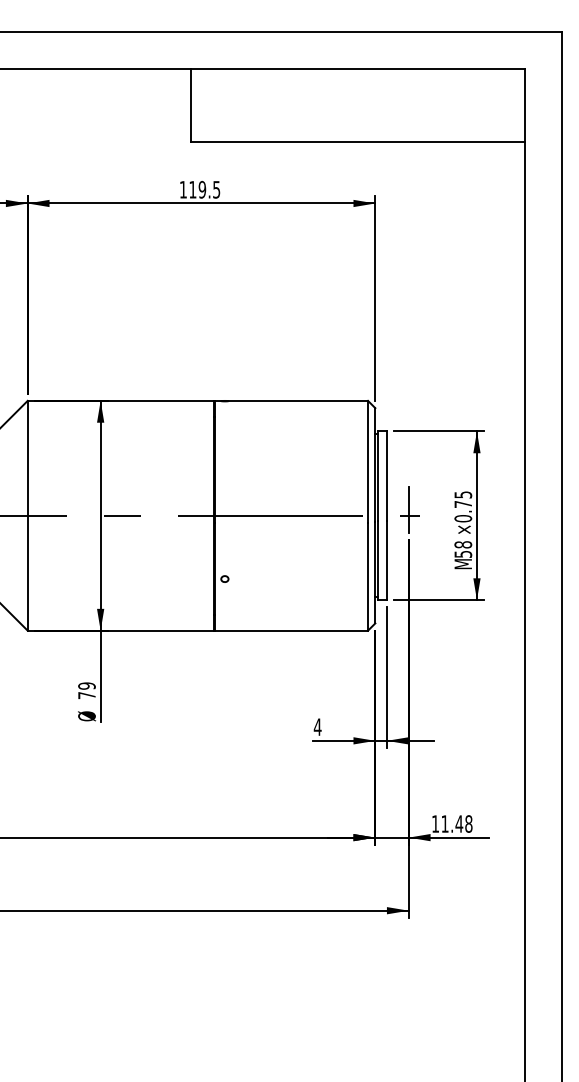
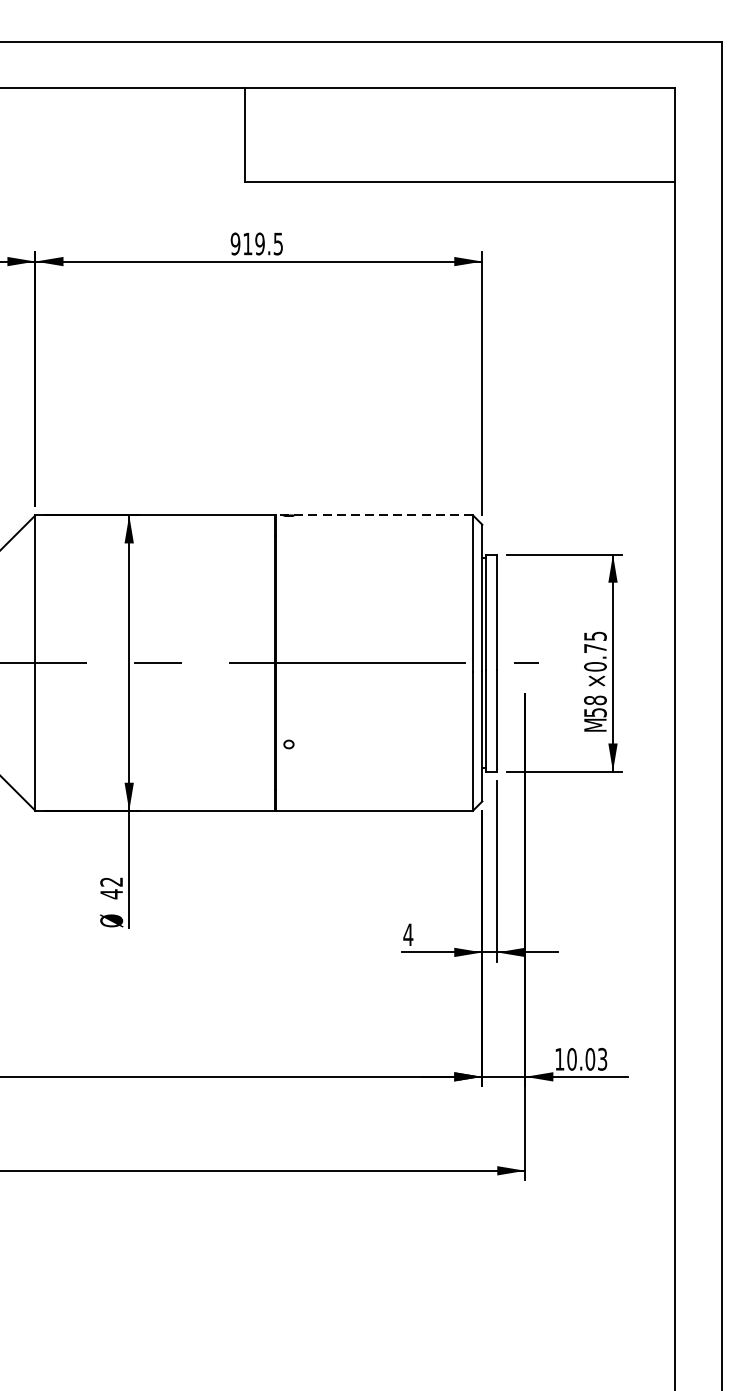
text: (183, 189) -> (235, 243), 119.5 -> 919.5
line: (291, 400) -> (374, 514), solid -> dashed
line: (408, 509) -> (524, 655), removed
text: (86, 690) -> (111, 887), 79 -> 42
text: (456, 823) -> (586, 1058), 11.48 -> 10.03

